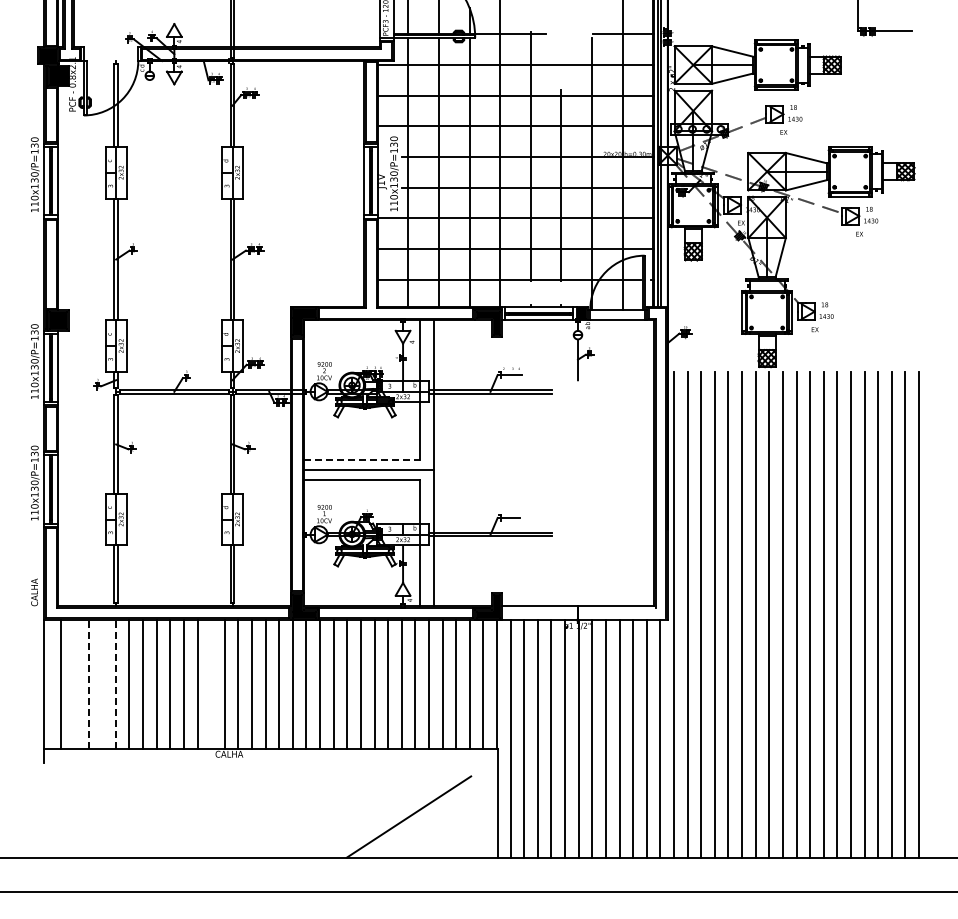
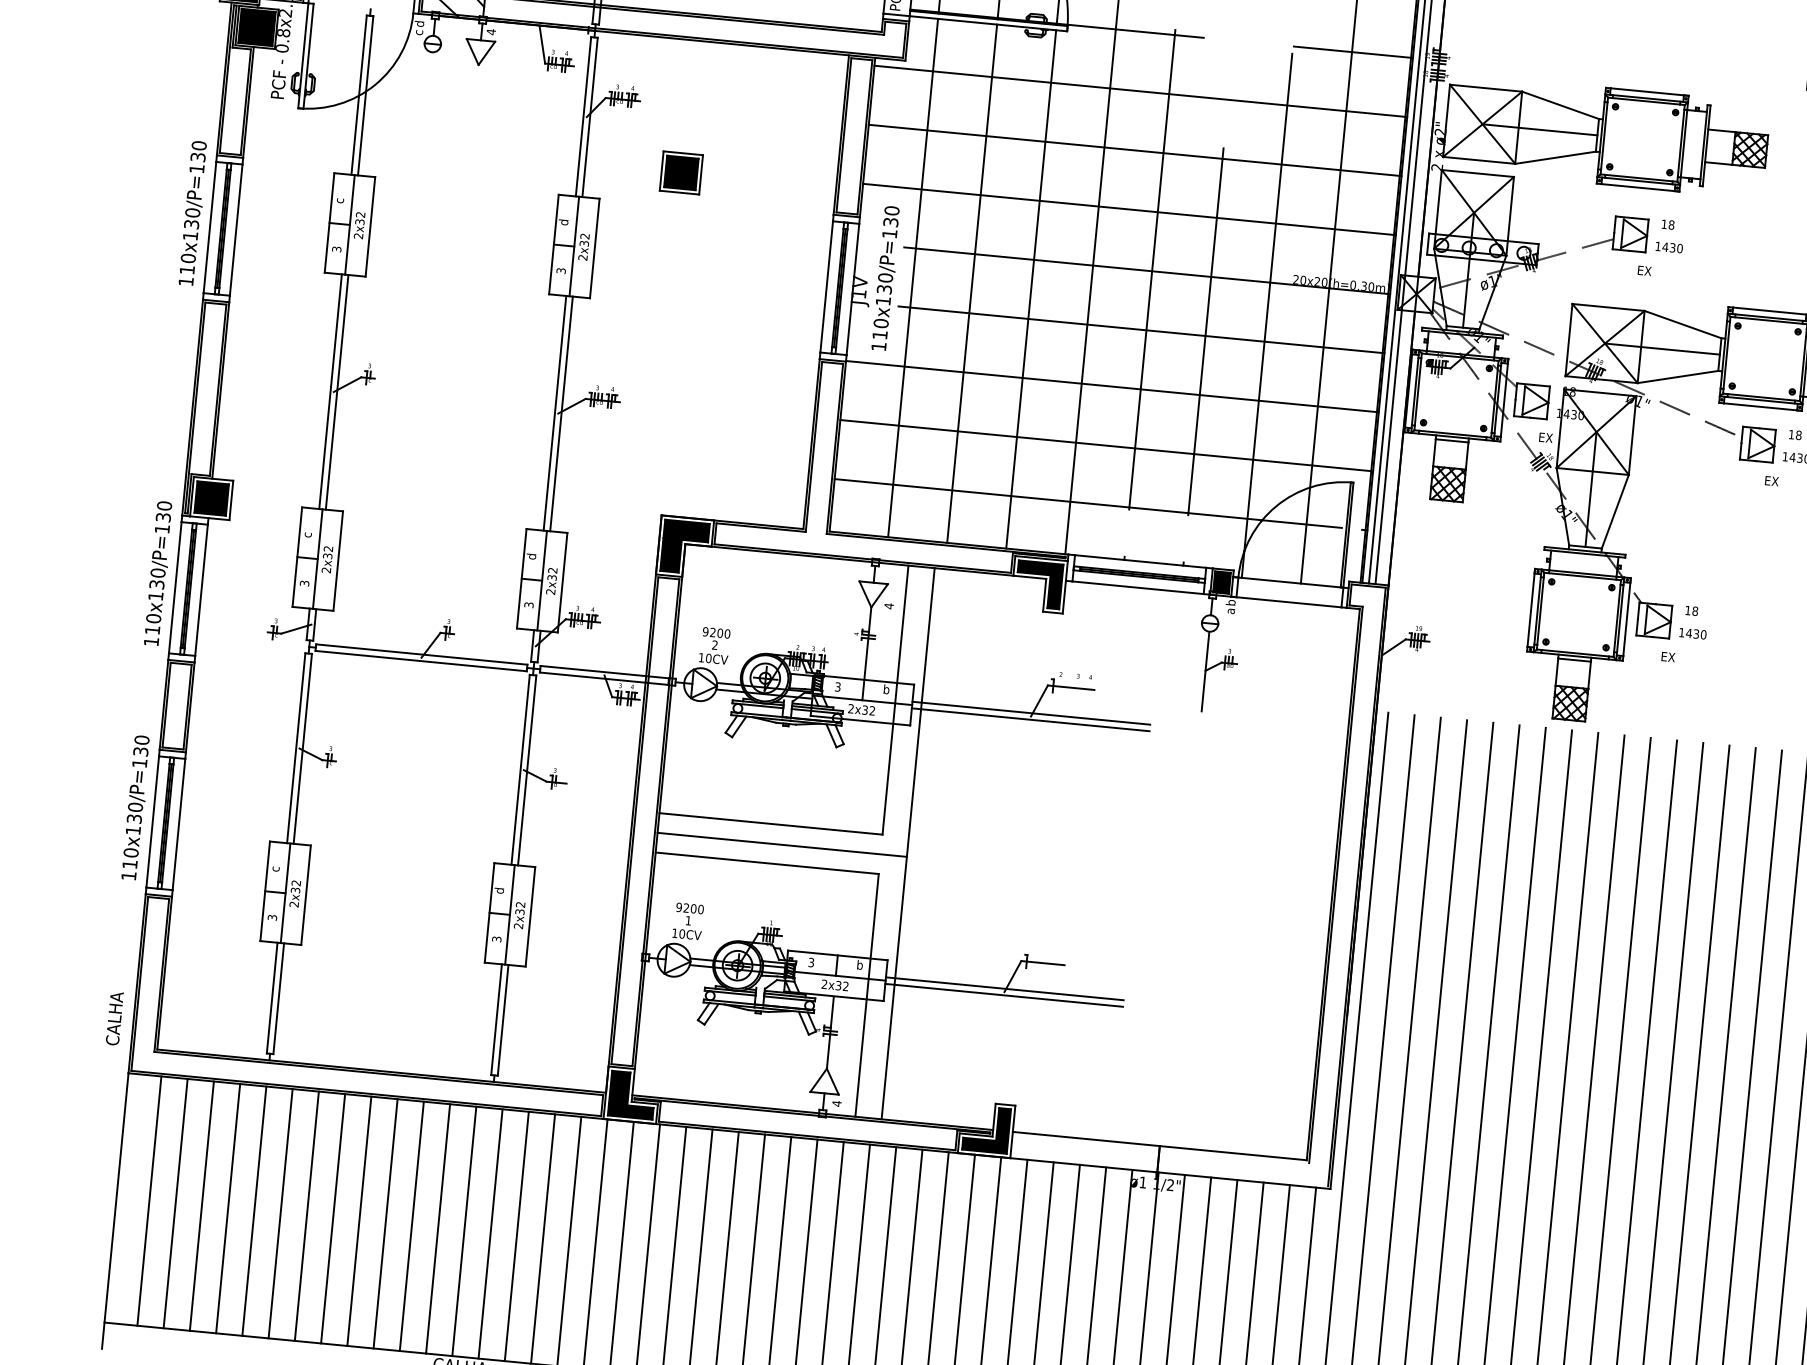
part: (283, 129) -> (680, 172), added
line: (362, 459) -> (771, 823), dashed -> solid
line: (75, 684) -> (176, 1203), added
line: (88, 684) -> (201, 1206), dashed -> solid
line: (102, 684) -> (228, 1208), added
line: (115, 684) -> (253, 1211), dashed -> solid
line: (211, 684) -> (438, 1228), added

